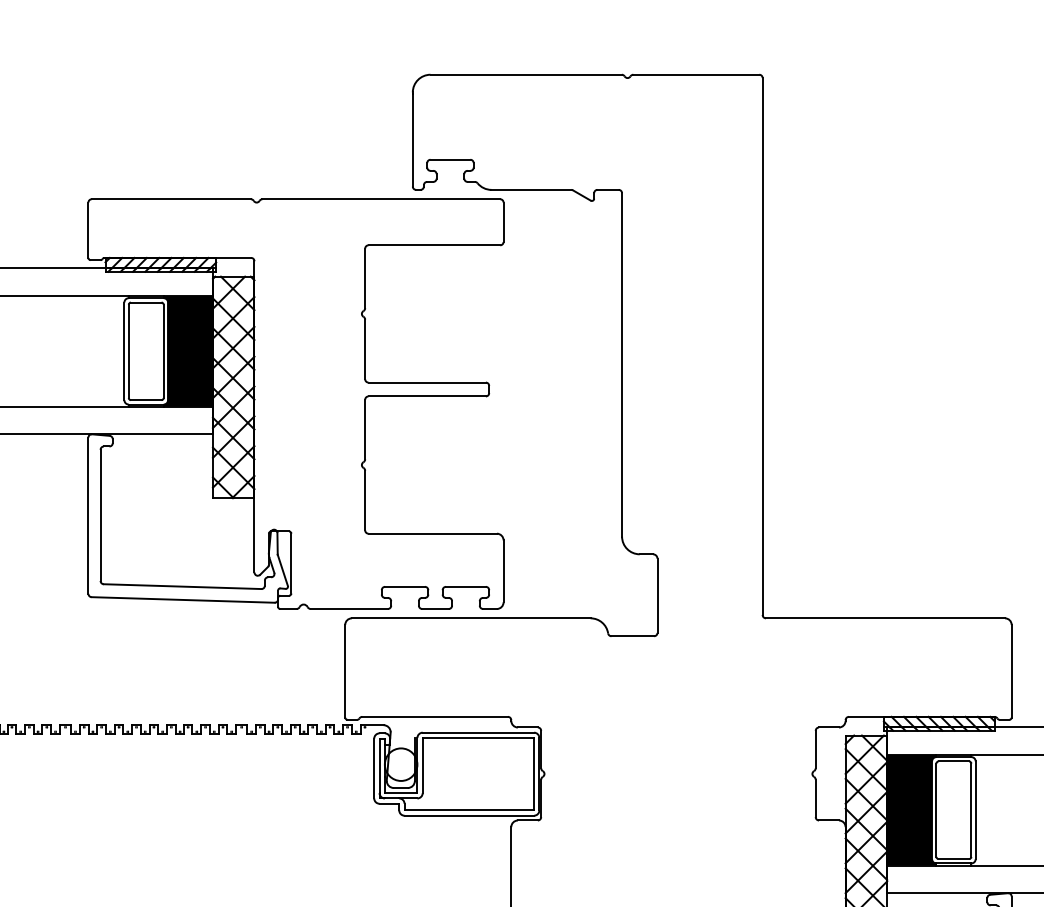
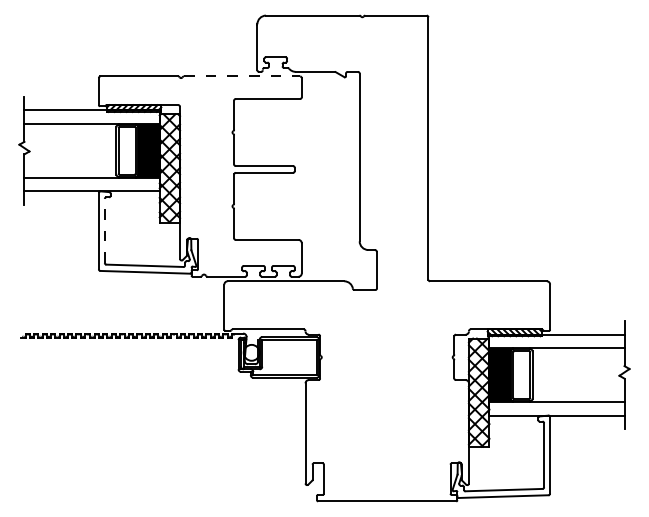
line: (382, 199) -> (242, 76), solid -> dashed
line: (99, 514) -> (104, 230), solid -> dashed

